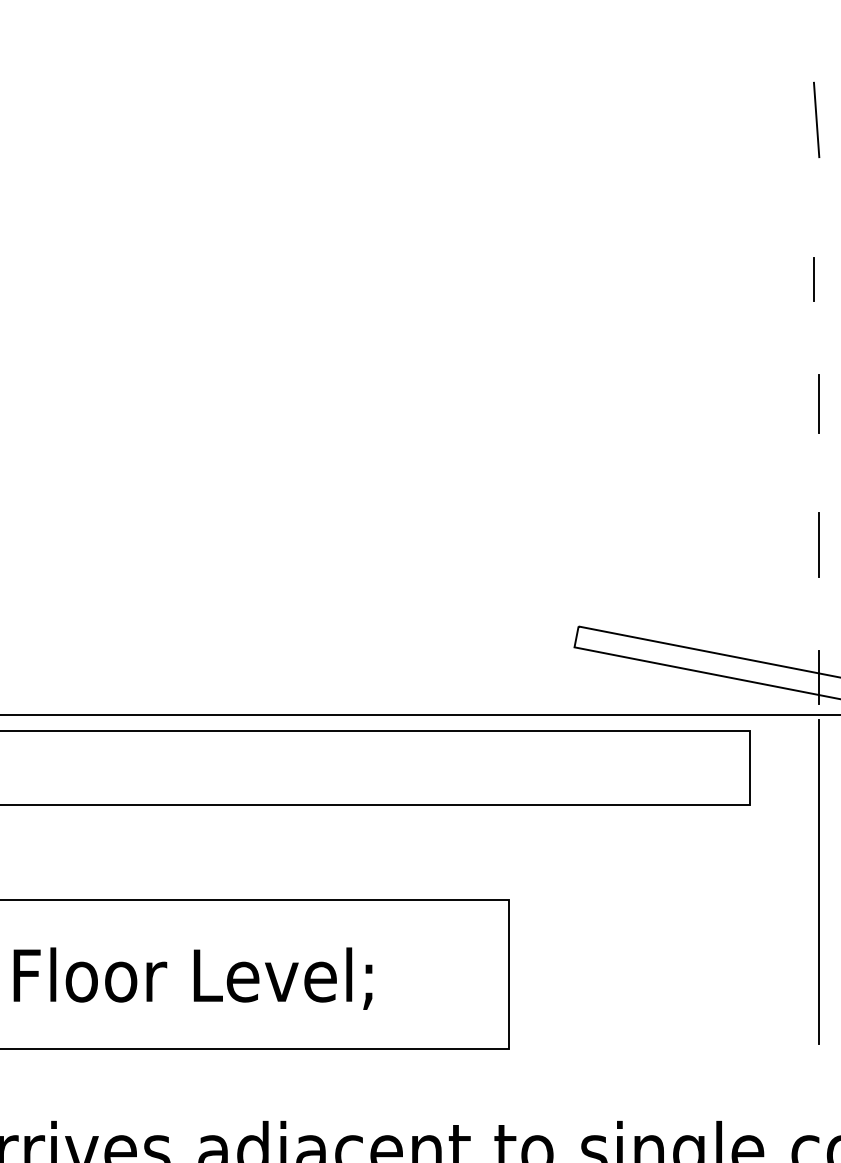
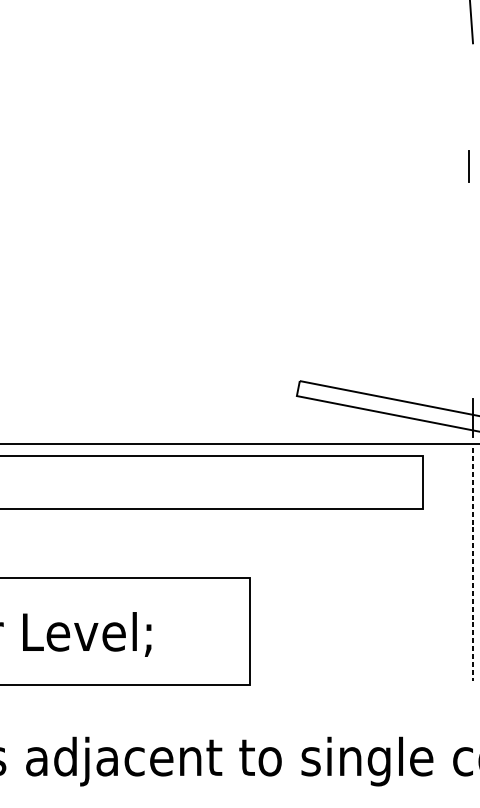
line: (813, 279) -> (468, 166), moved
line: (819, 403) -> (473, 220), removed
line: (819, 544) -> (473, 322), removed
line: (819, 881) -> (473, 564), solid -> dashed

